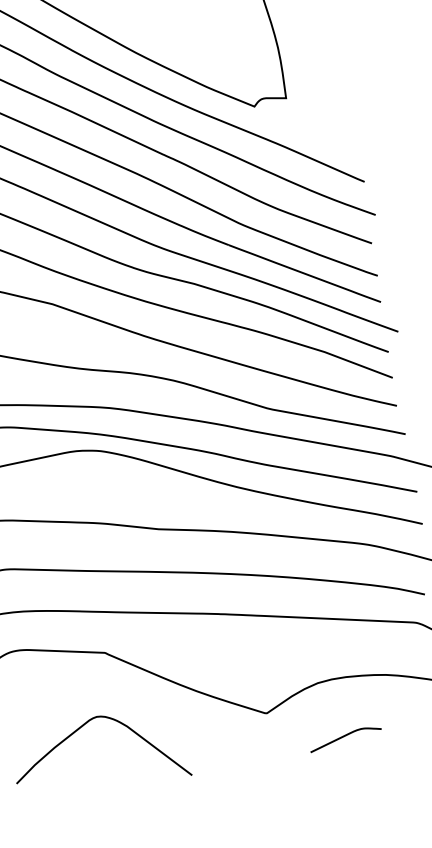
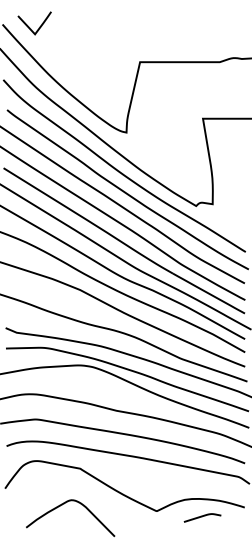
curve: (345, 738) -> (202, 517), moved

